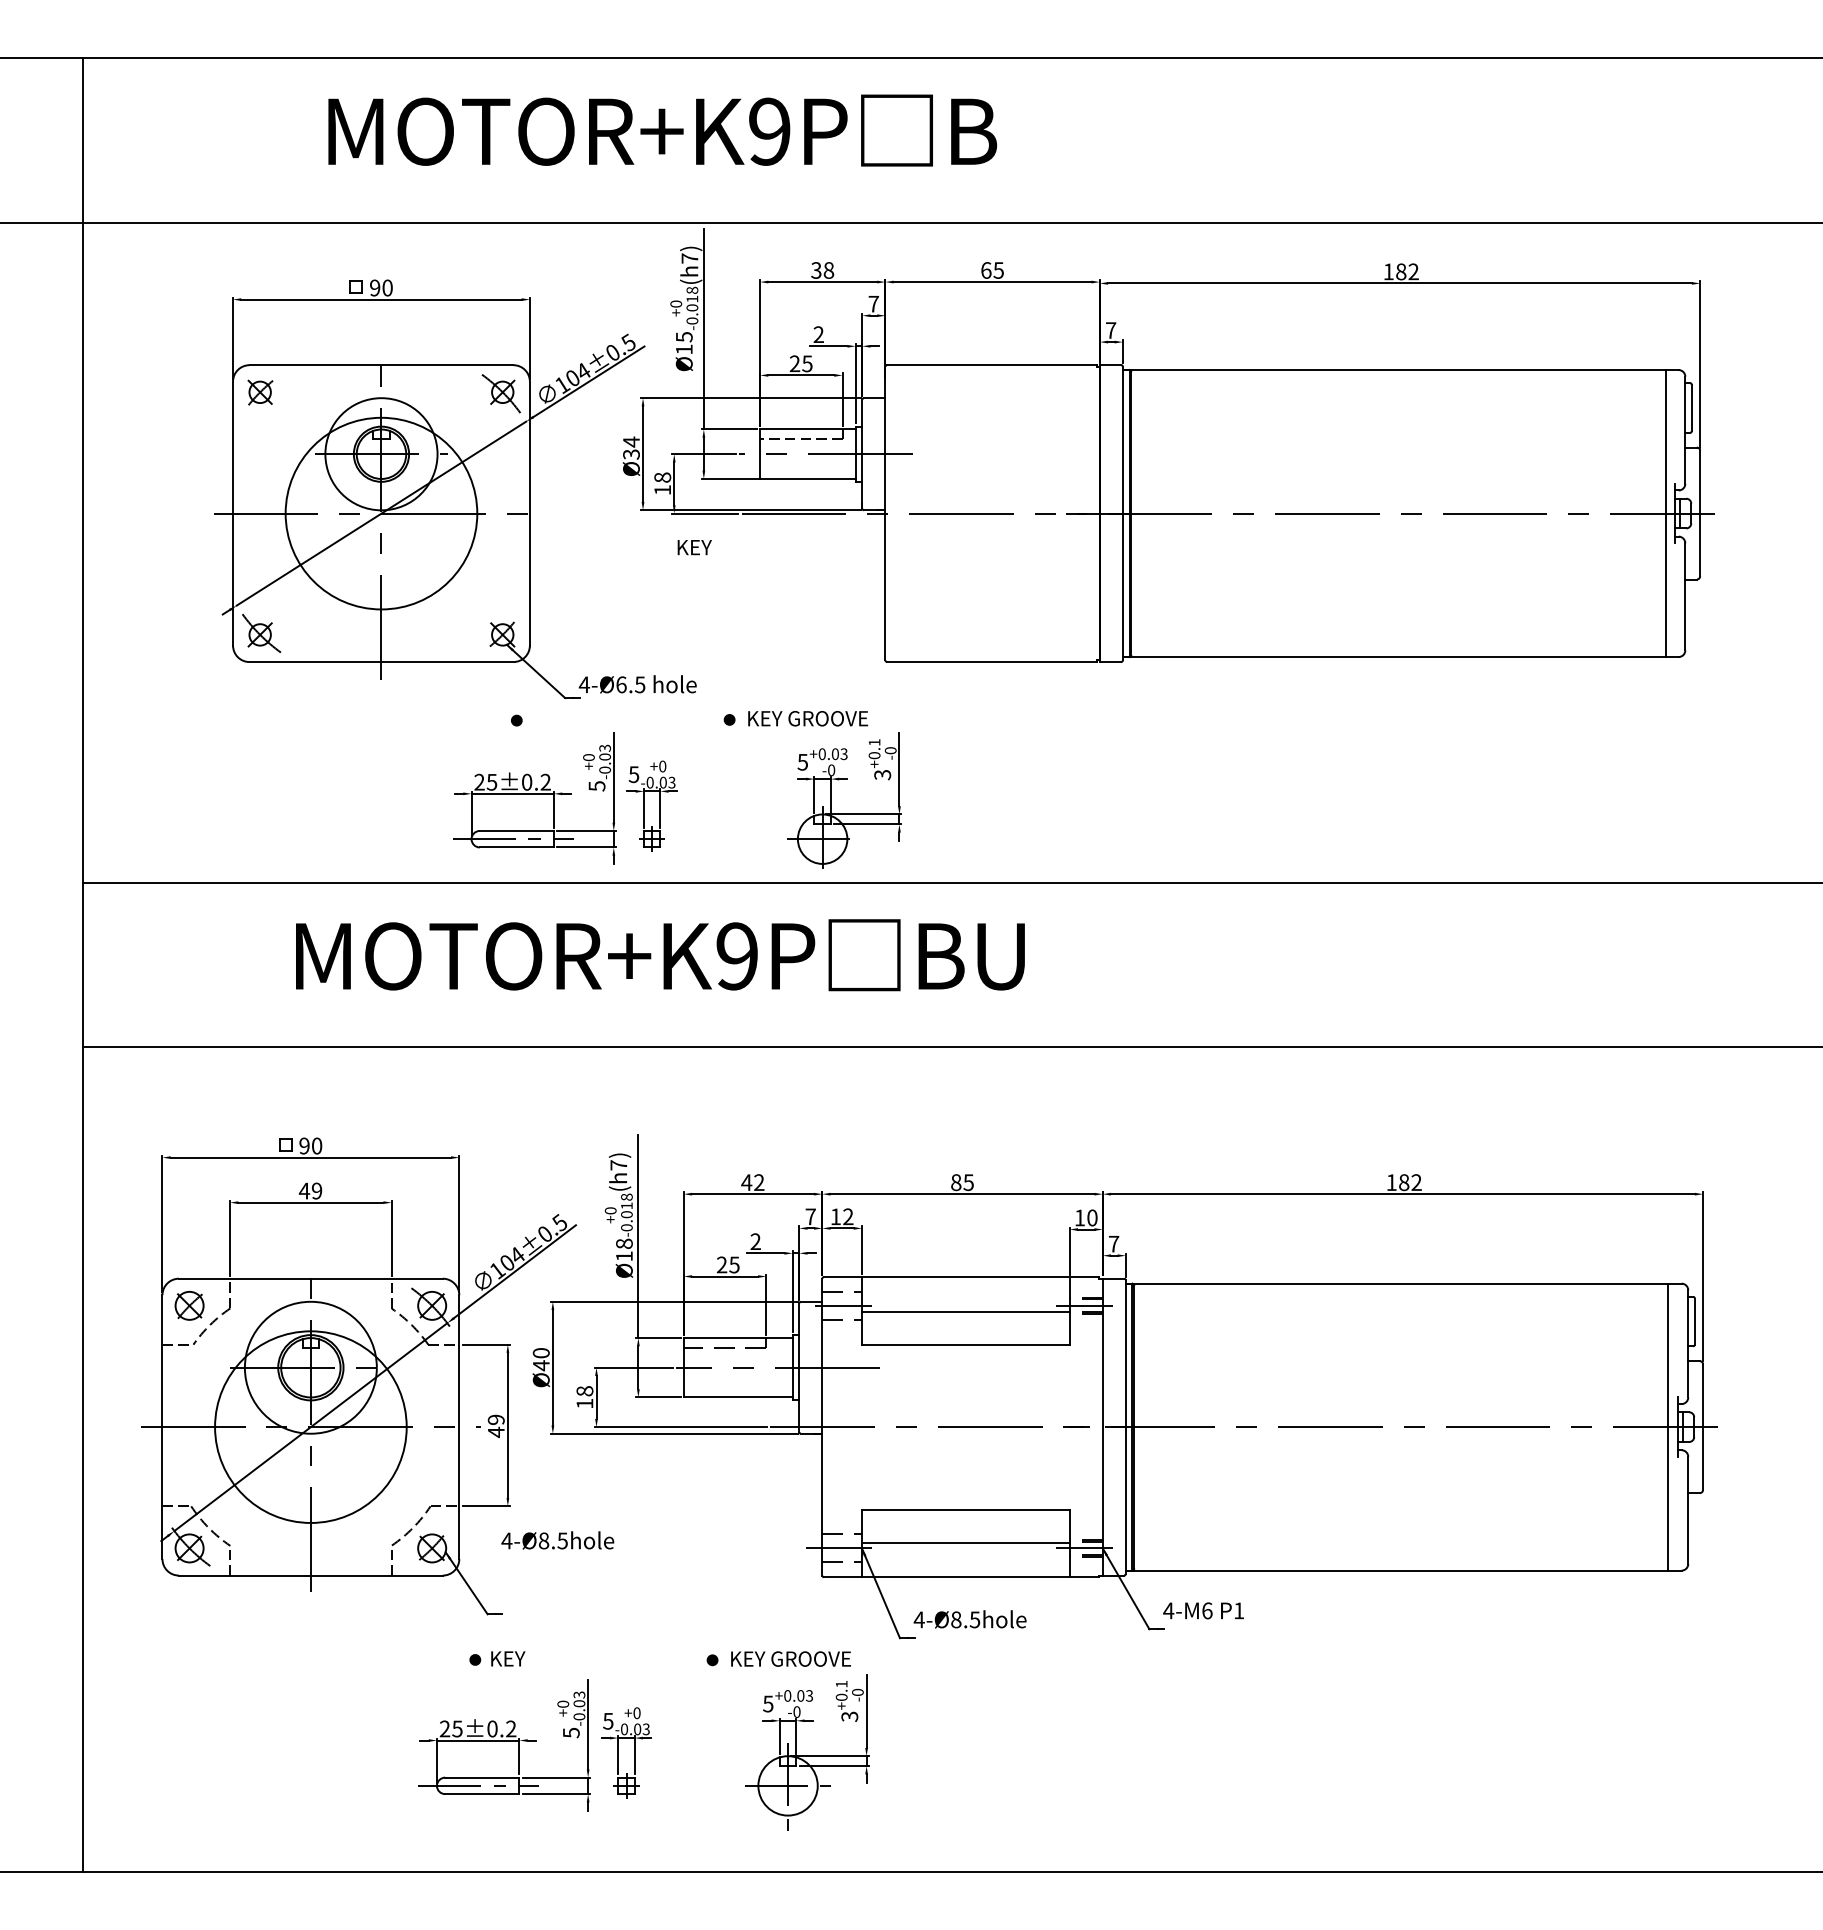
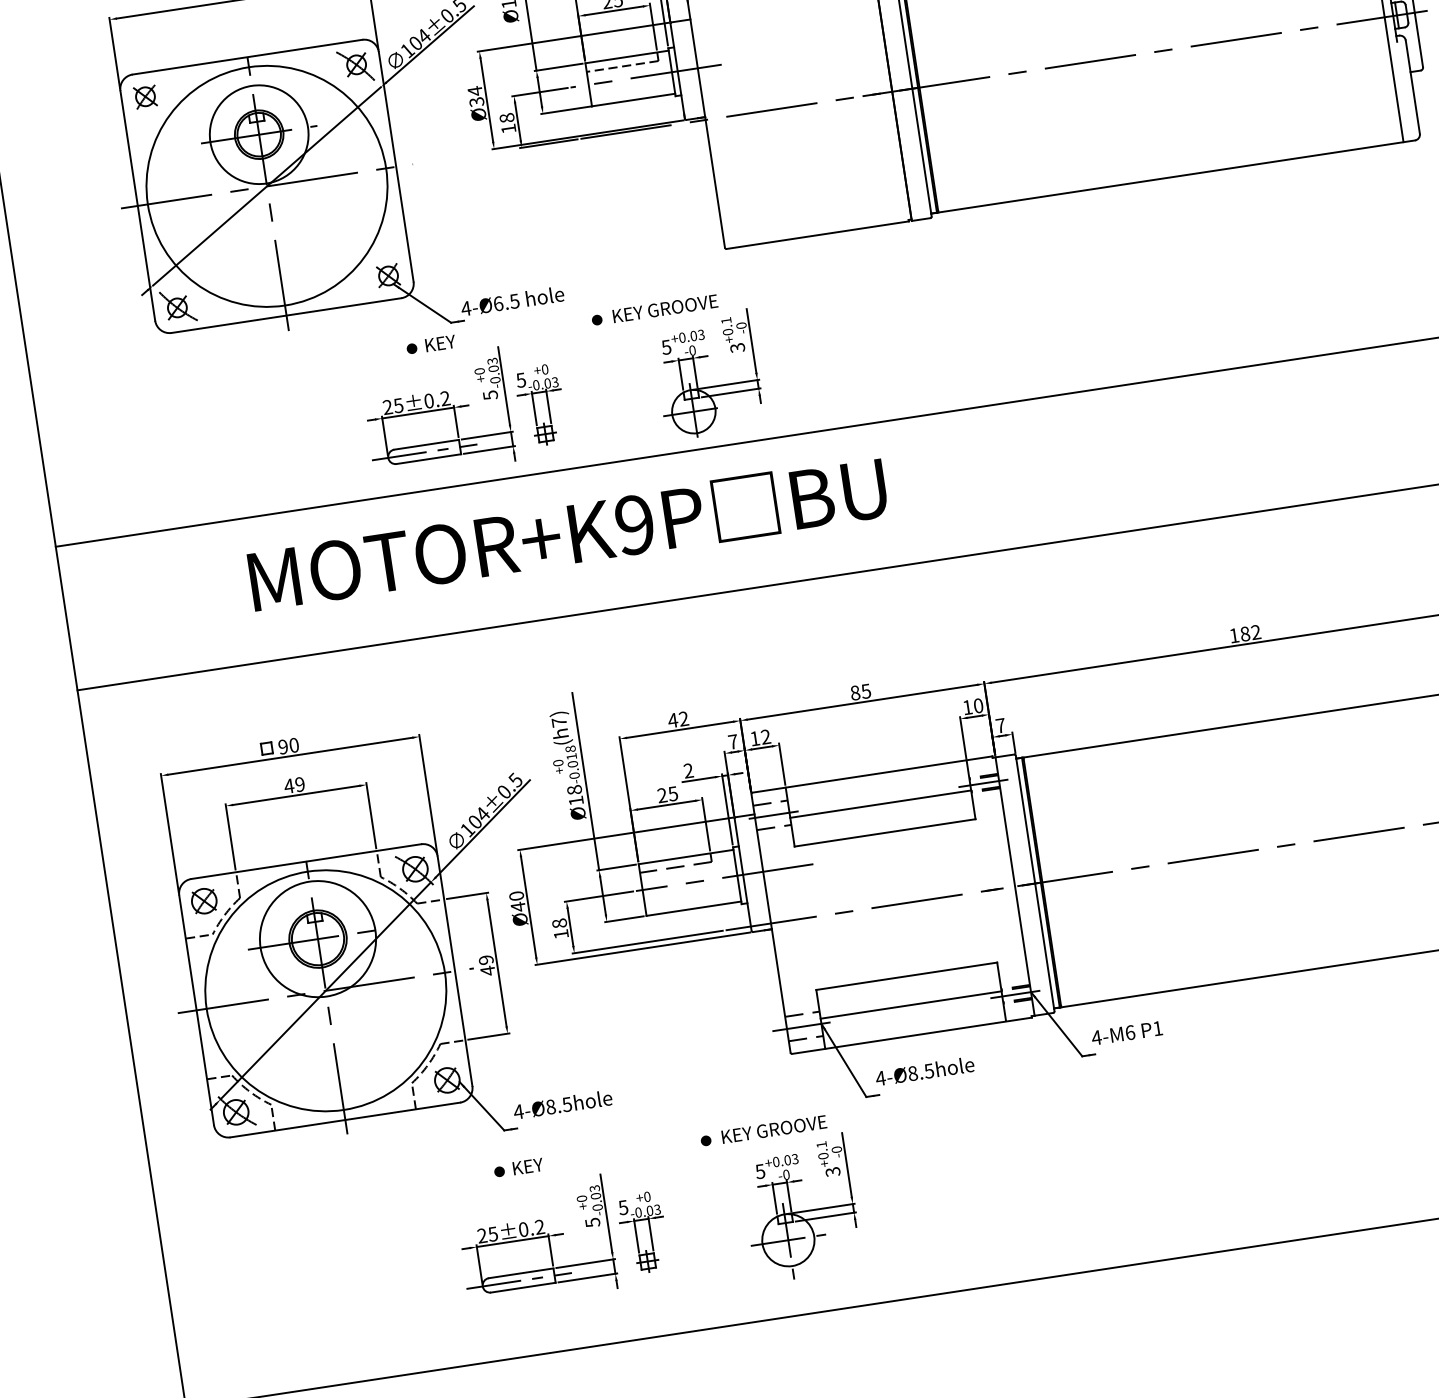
circle: (381, 513) -> (267, 186), size x1.43
text: (694, 547) -> (440, 343), moved
circle: (310, 1427) -> (325, 991), size x1.43
text: (557, 1540) -> (562, 1104), moved

